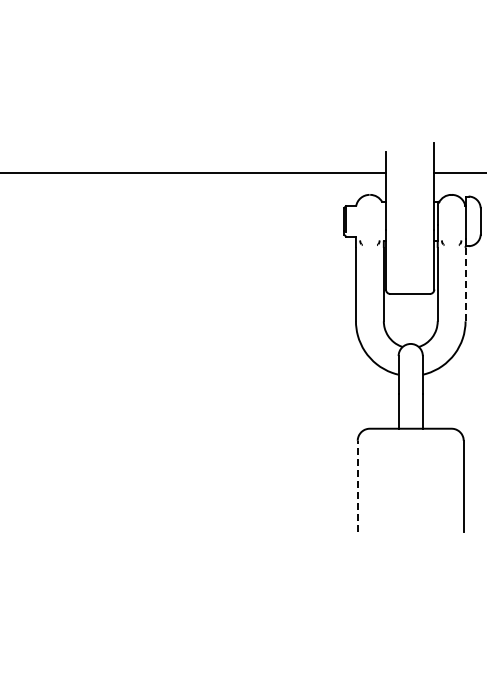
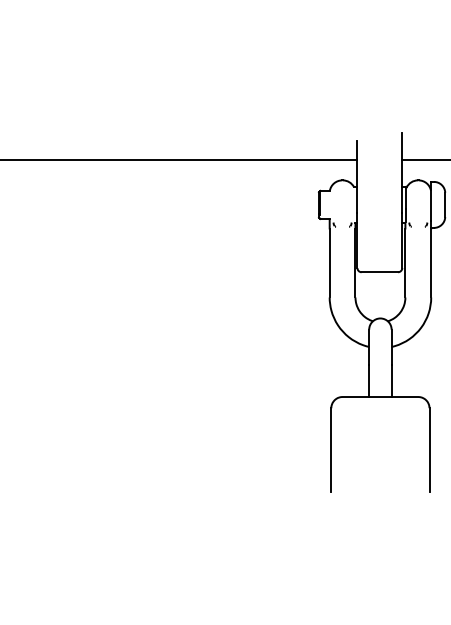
line: (465, 284) -> (431, 263), dashed -> solid
line: (357, 485) -> (331, 449), dashed -> solid

